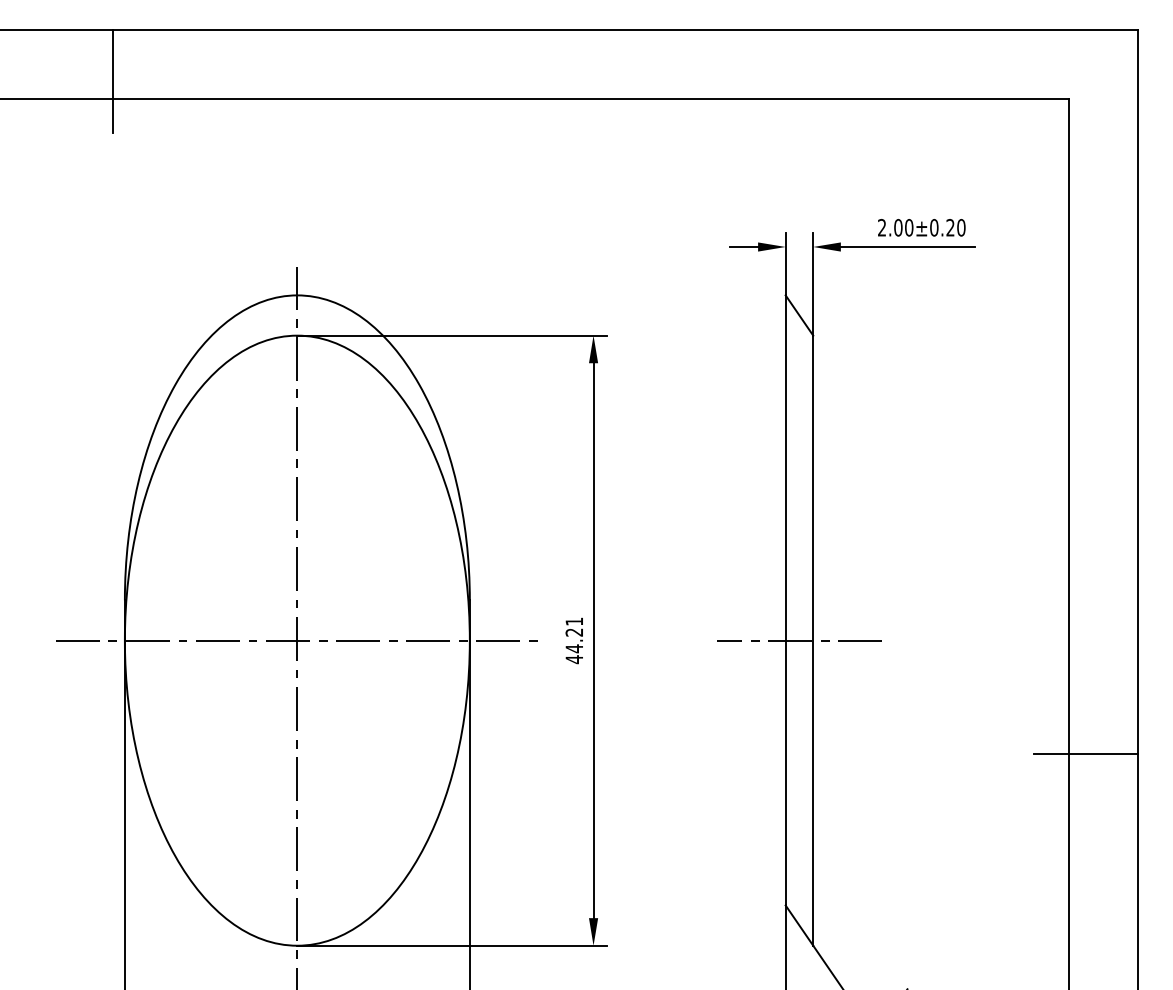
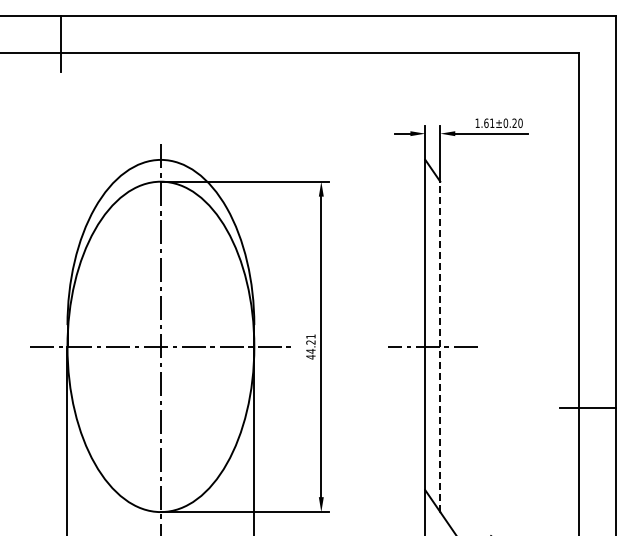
text: (894, 228) -> (484, 123), 2.00±0.20 -> 1.61±0.20
line: (813, 639) -> (440, 346), solid -> dashed

